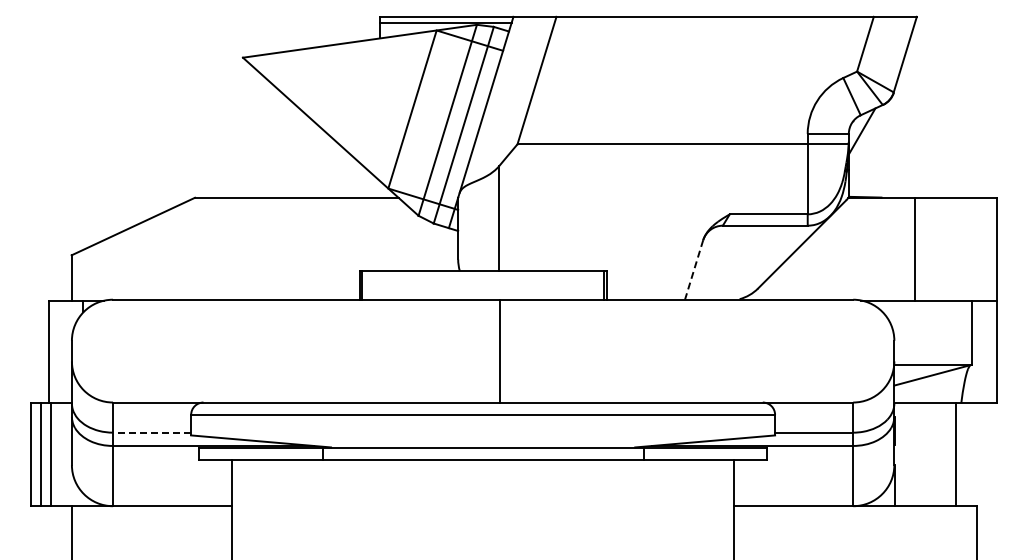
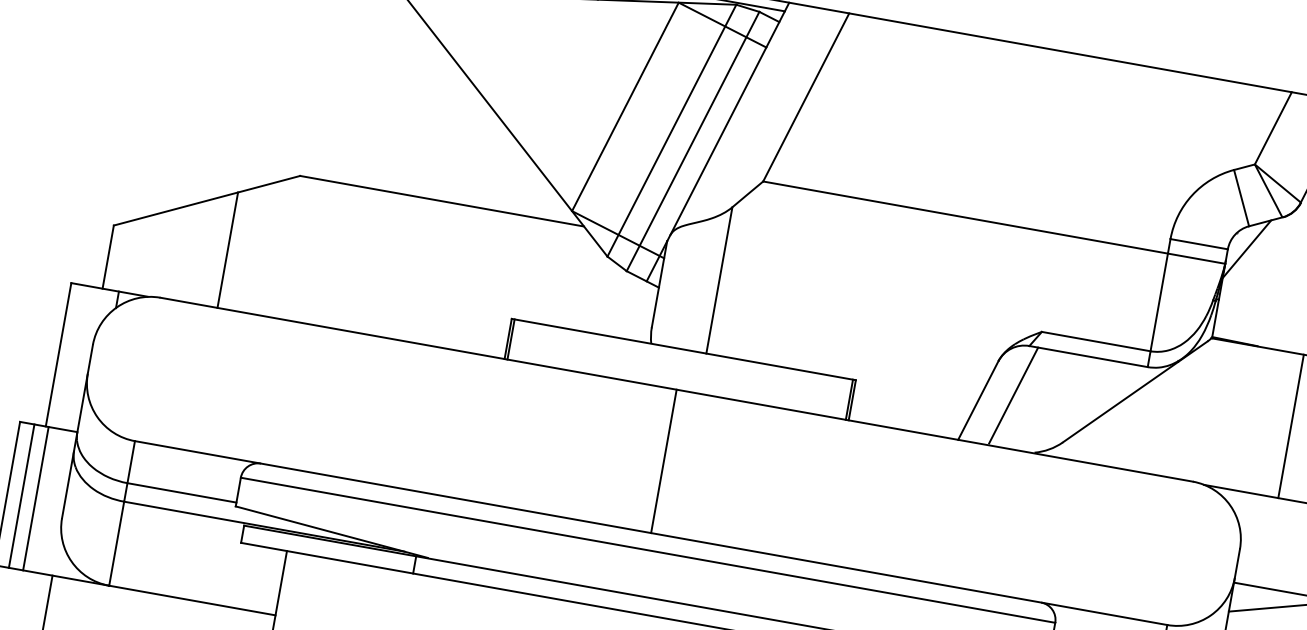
line: (153, 257) -> (227, 248), added
line: (717, 261) -> (1013, 394), added
line: (693, 270) -> (977, 401), dashed -> solid
line: (500, 350) -> (664, 460), moved
line: (151, 432) -> (181, 492), dashed -> solid

